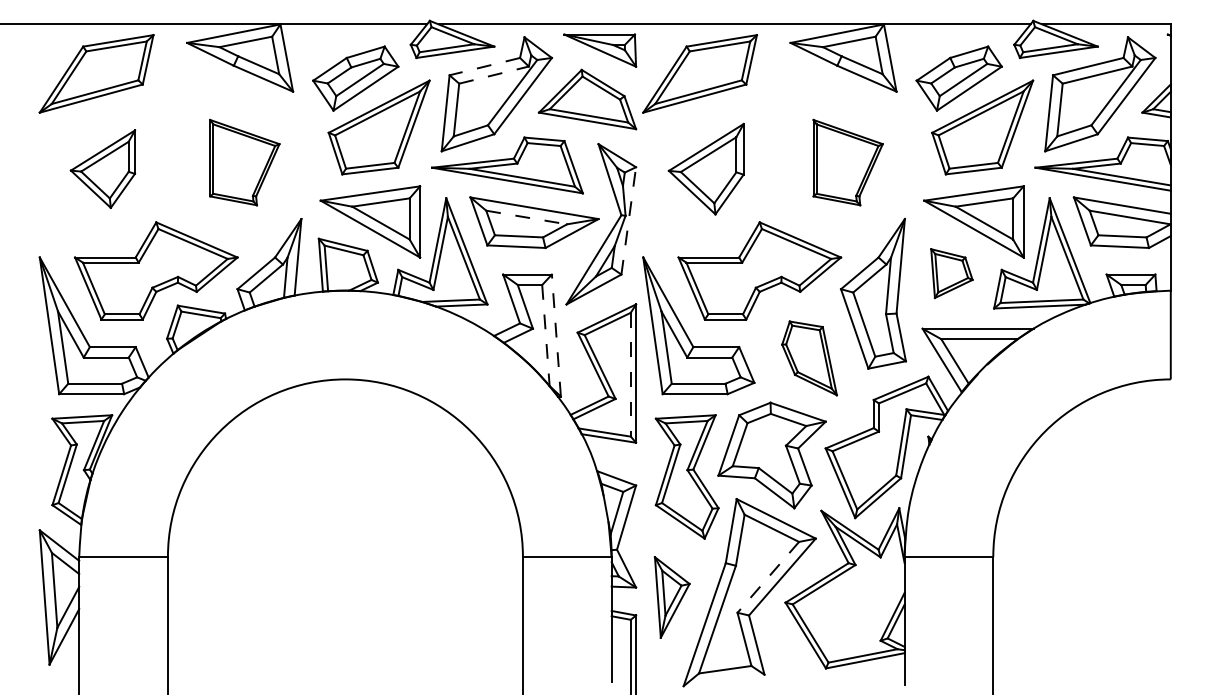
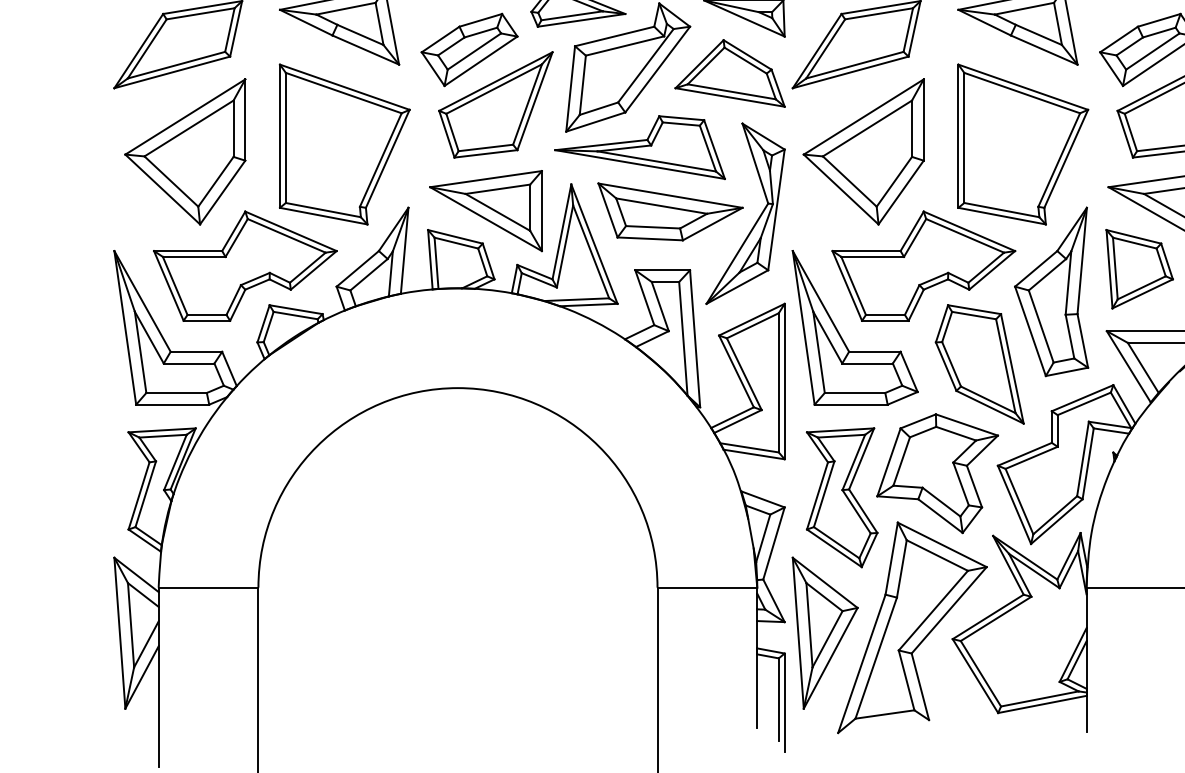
line: (484, 66) -> (614, 36), dashed -> solid
line: (494, 75) -> (625, 46), dashed -> solid
part: (244, 162) -> (344, 144), size x1.67
part: (847, 162) -> (1022, 144), size x1.67
part: (102, 168) -> (184, 151), size x1.67
part: (705, 168) -> (862, 151), size x1.43
line: (526, 217) -> (661, 206), dashed -> solid
line: (628, 220) -> (776, 209), dashed -> solid
part: (951, 273) -> (1139, 269), size x1.43
line: (545, 335) -> (682, 338), dashed -> solid
line: (556, 335) -> (695, 338), dashed -> solid
part: (809, 358) -> (979, 364), size x1.43
line: (630, 374) -> (778, 382), dashed -> solid
line: (768, 577) -> (933, 610), dashed -> solid
part: (672, 597) -> (825, 633), size x1.67

